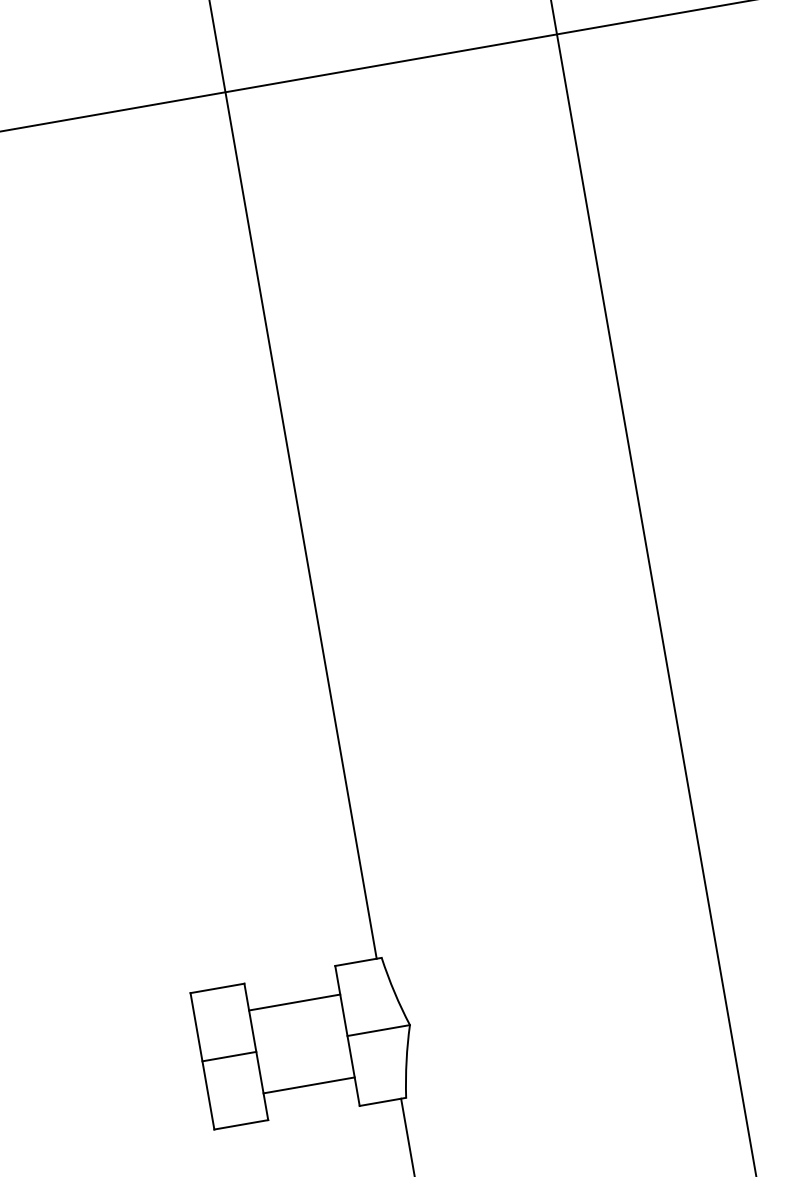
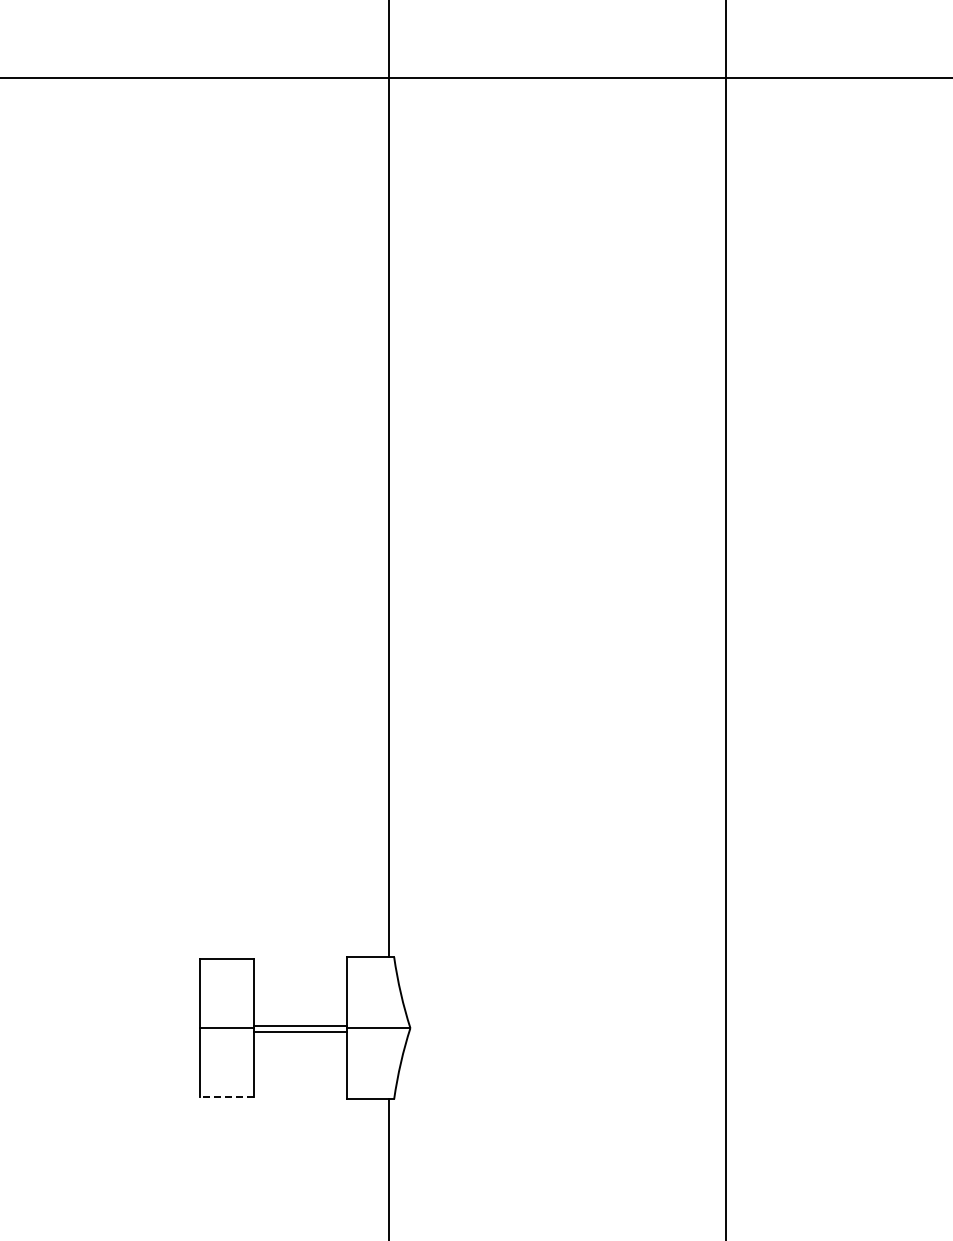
line: (294, 1002) -> (300, 1026), moved
line: (308, 1085) -> (300, 1032), moved
line: (240, 1125) -> (226, 1097), solid -> dashed

